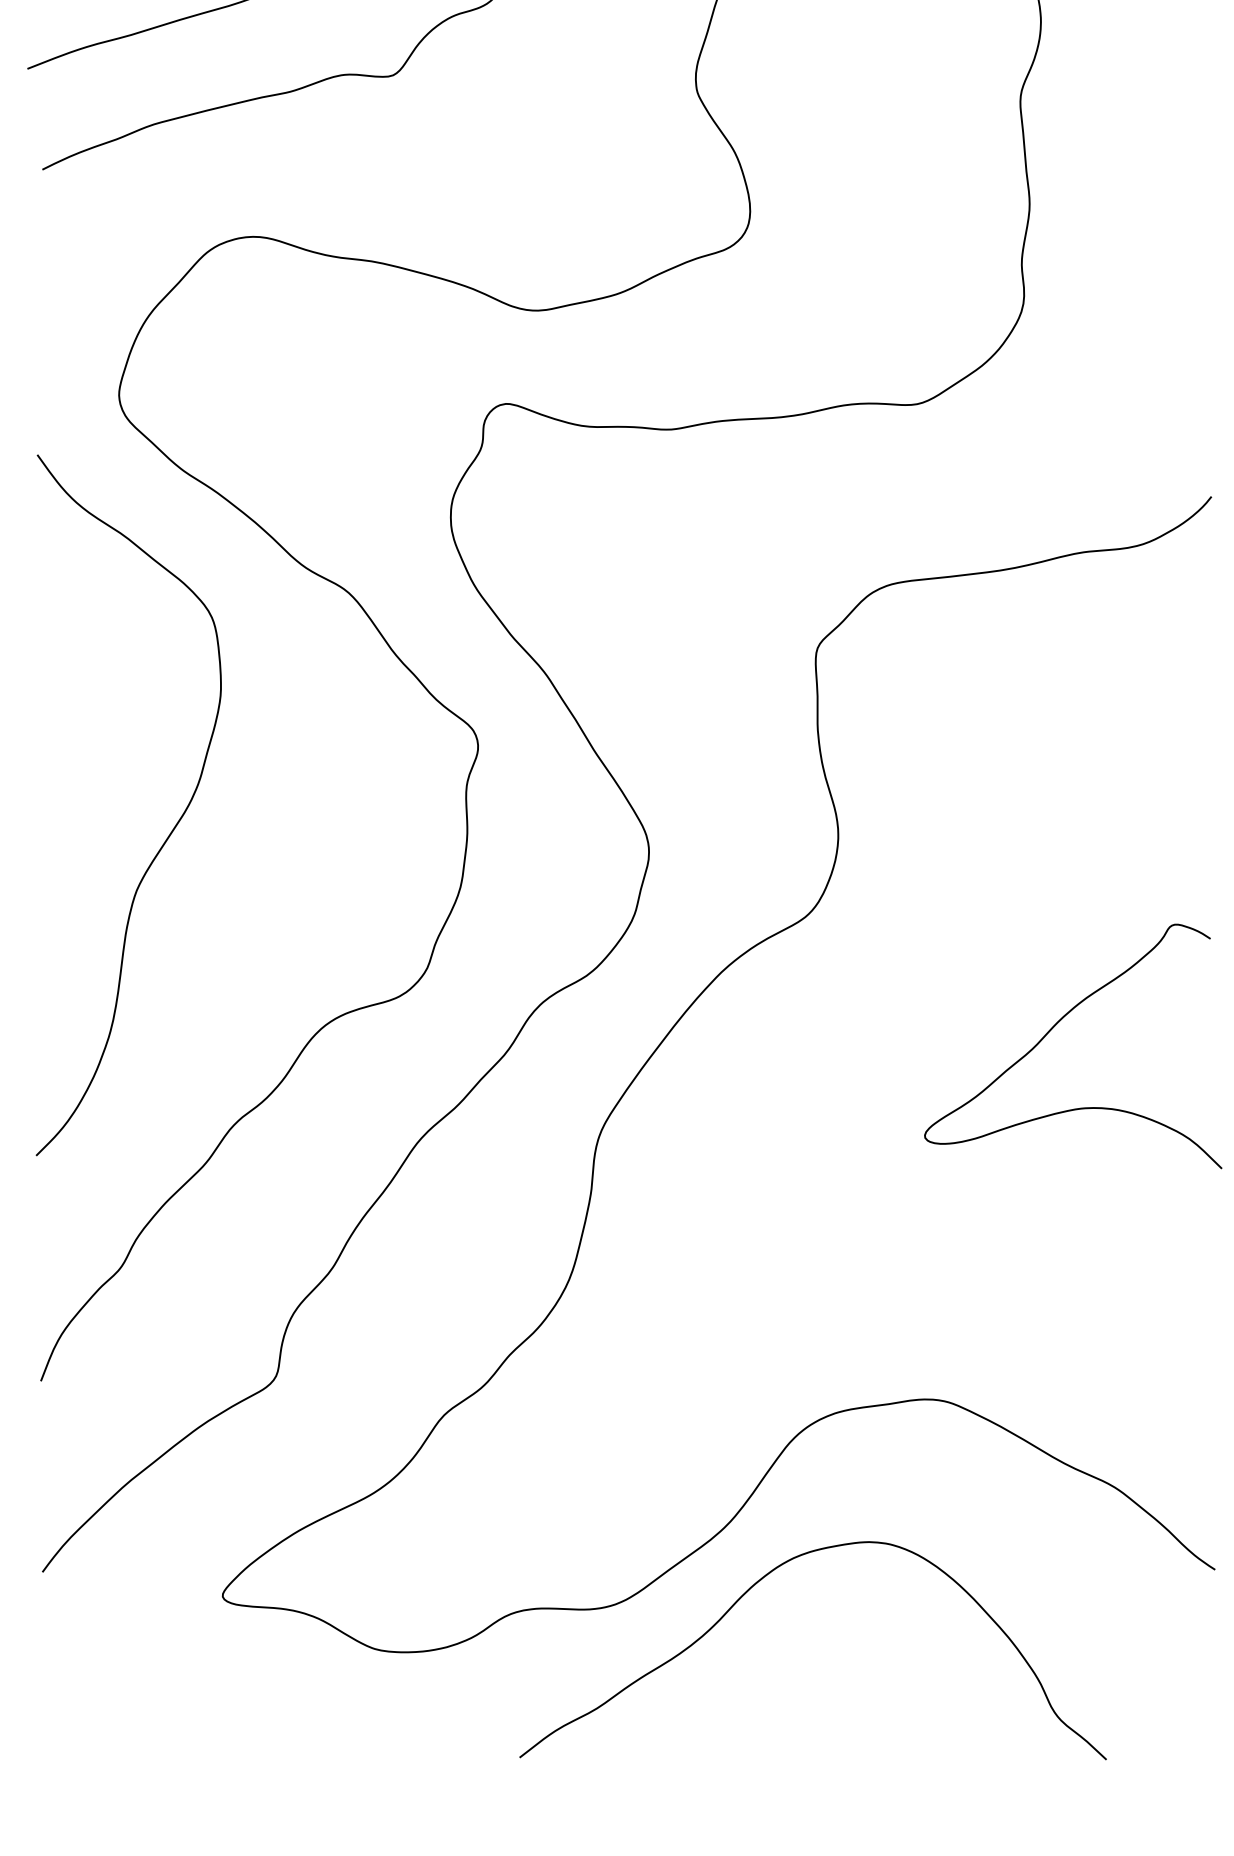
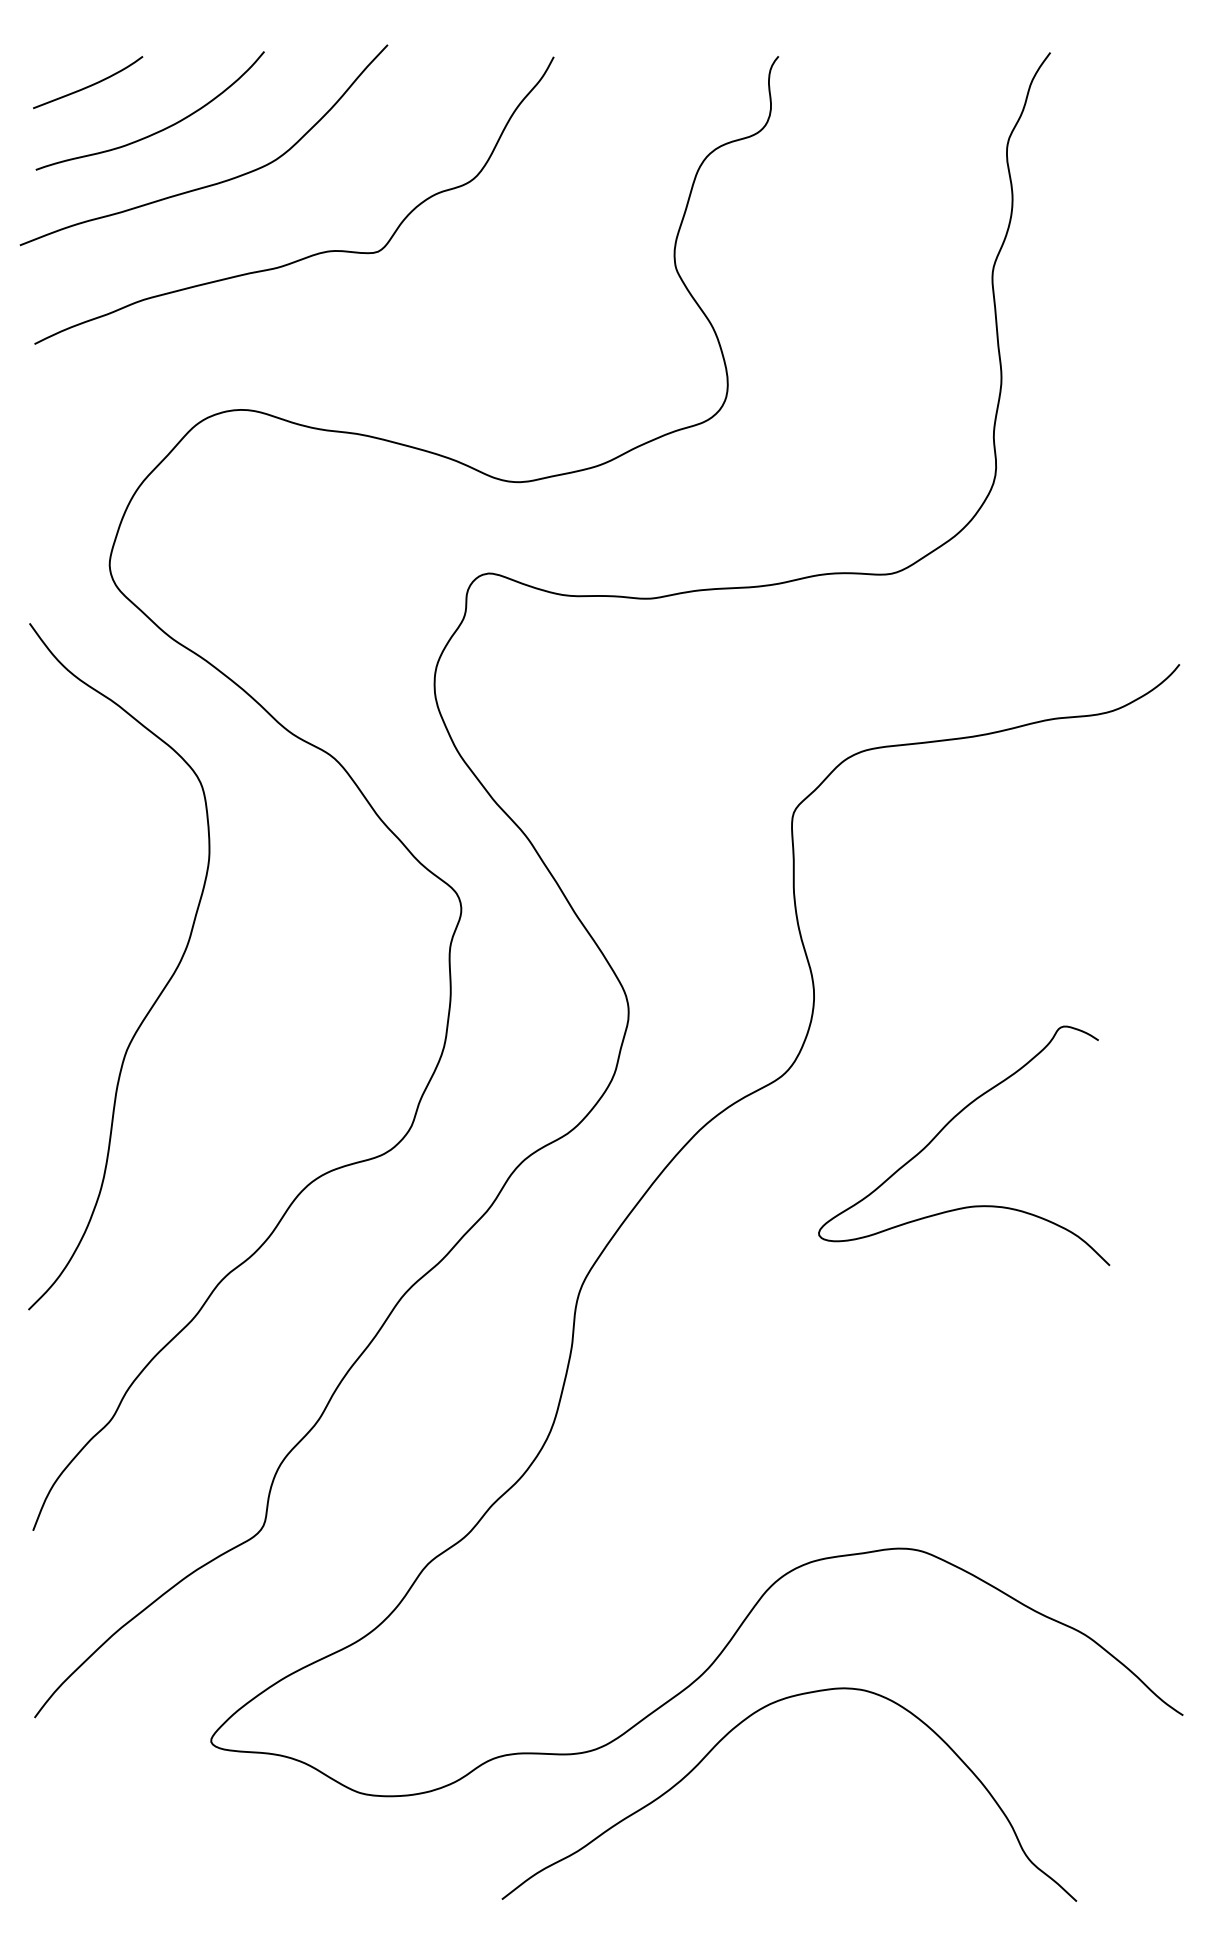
curve: (1055, 1026) -> (946, 1126), moved

